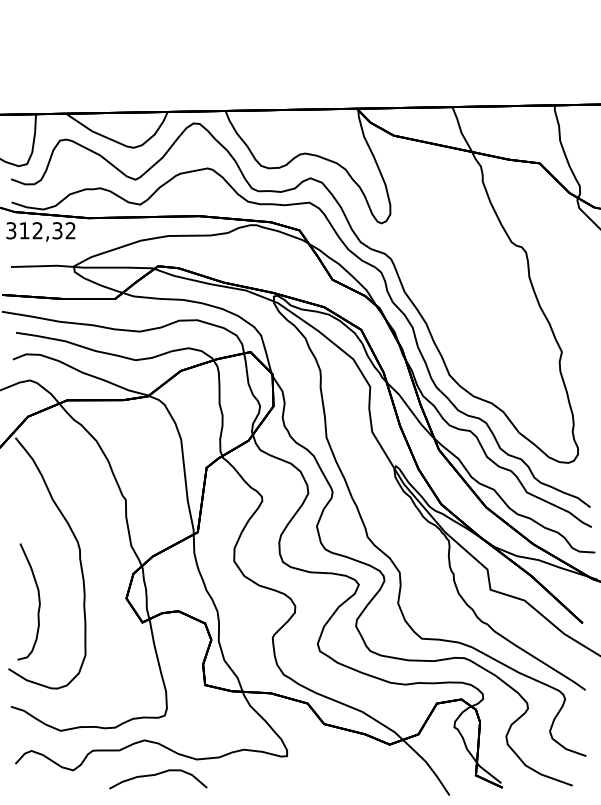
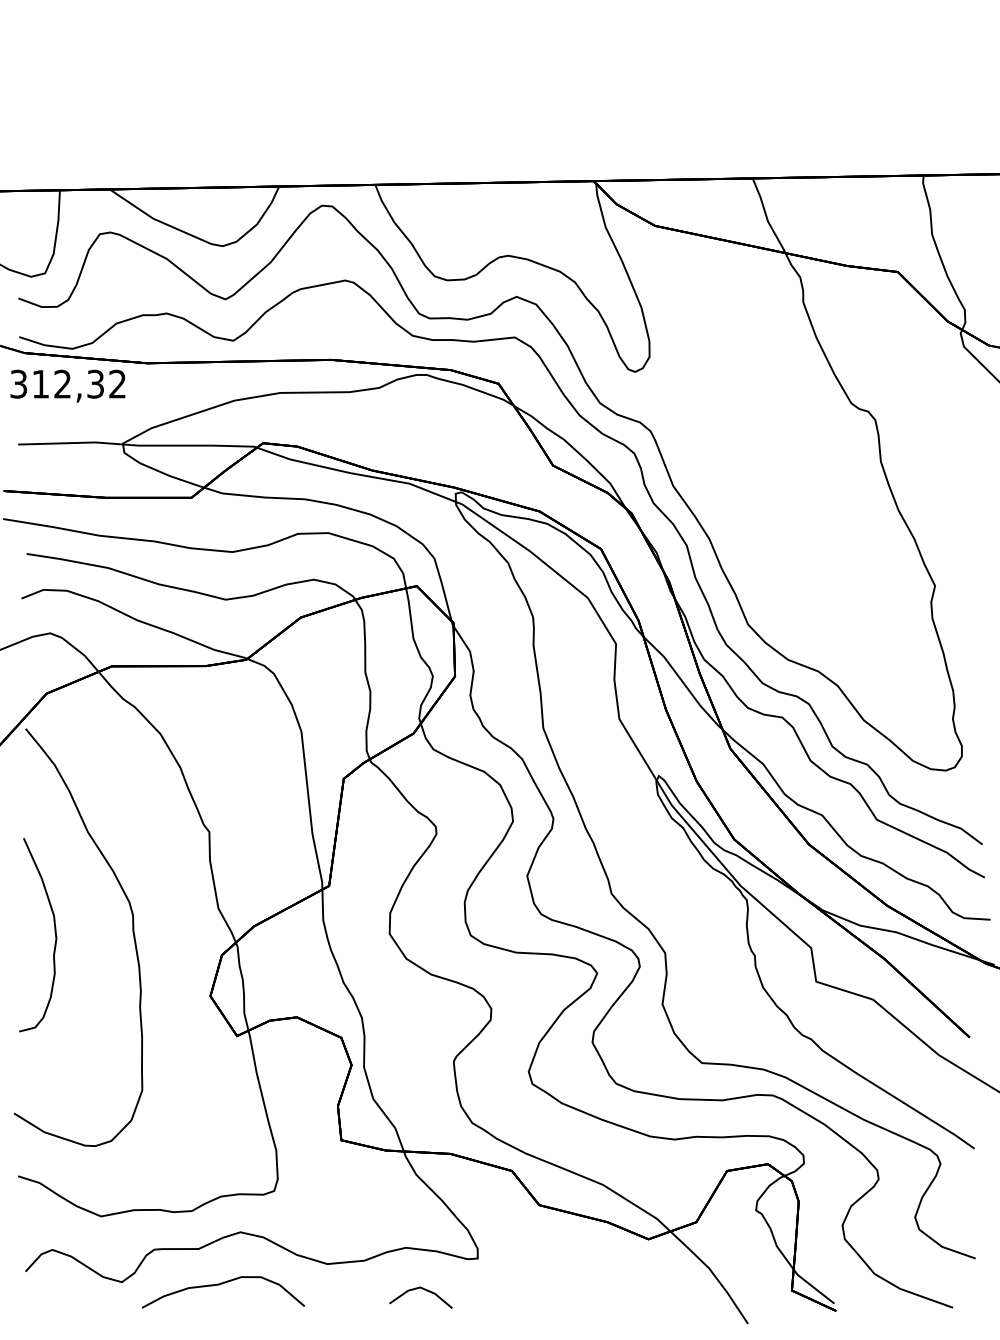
curve: (38, 601) -> (54, 934), moved
curve: (156, 775) -> (220, 1285), moved
line: (254, 775) -> (423, 1290), added

